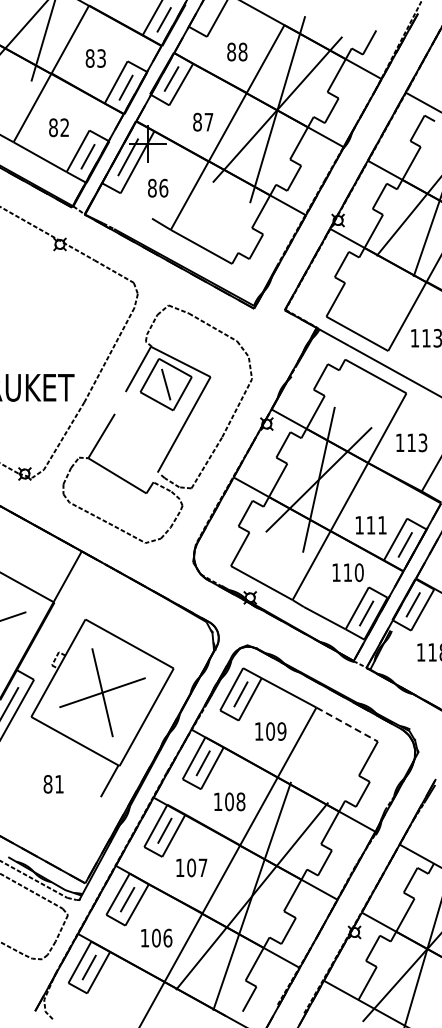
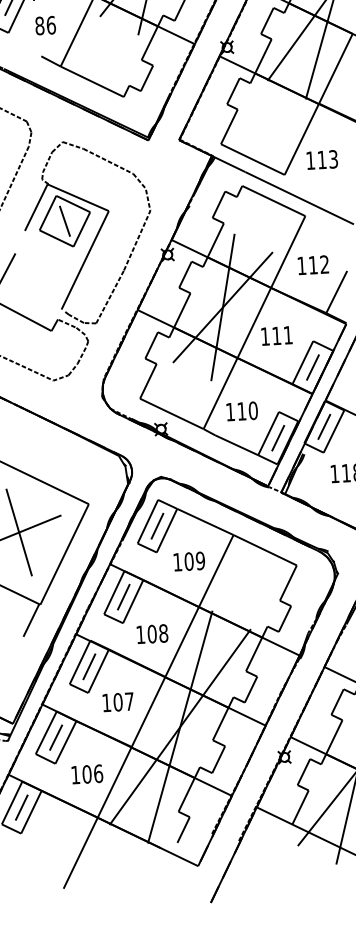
text: (422, 443) -> (324, 265), 113 -> 112
text: (370, 525) -> (276, 336), moved
text: (347, 572) -> (241, 411), moved
line: (347, 724) -> (265, 550), dashed -> solid

